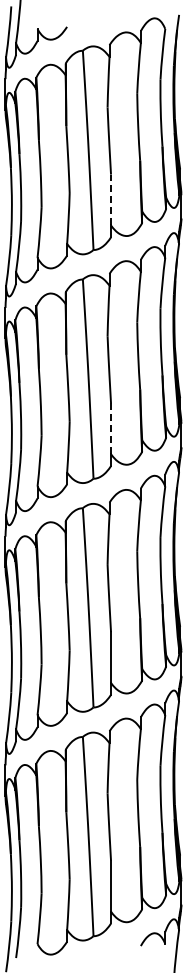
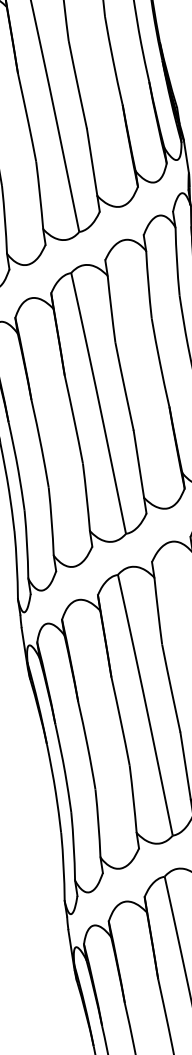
line: (111, 199) -> (92, 161), dashed -> solid
line: (111, 428) -> (139, 463), dashed -> solid

